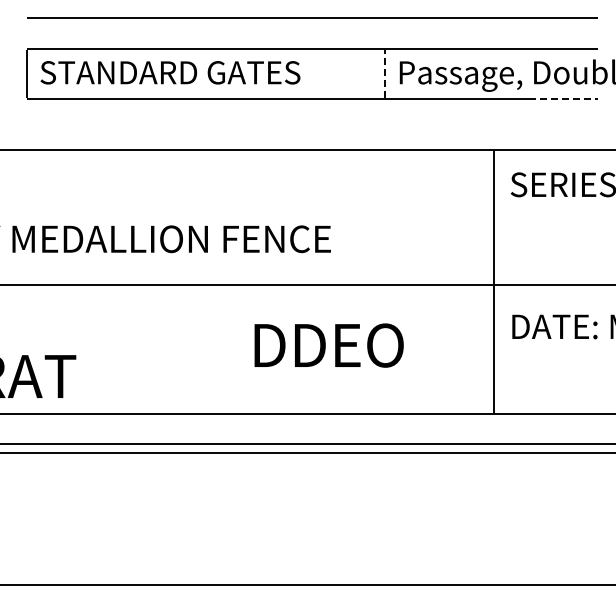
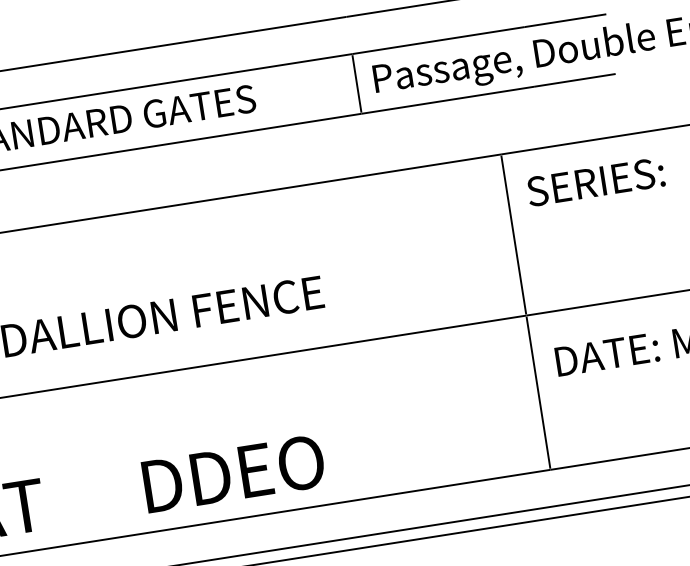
line: (385, 74) -> (357, 84), dashed -> solid
line: (563, 99) -> (575, 80), dashed -> solid
text: (328, 345) -> (233, 473), moved

